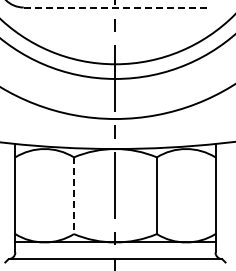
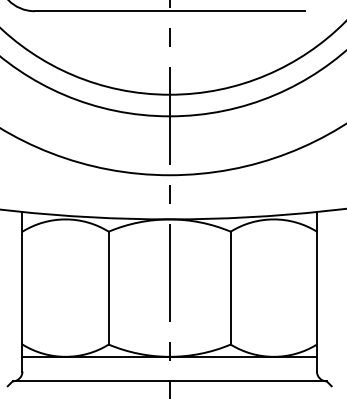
line: (115, 7) -> (169, 11), dashed -> solid
line: (73, 196) -> (108, 289), dashed -> solid

